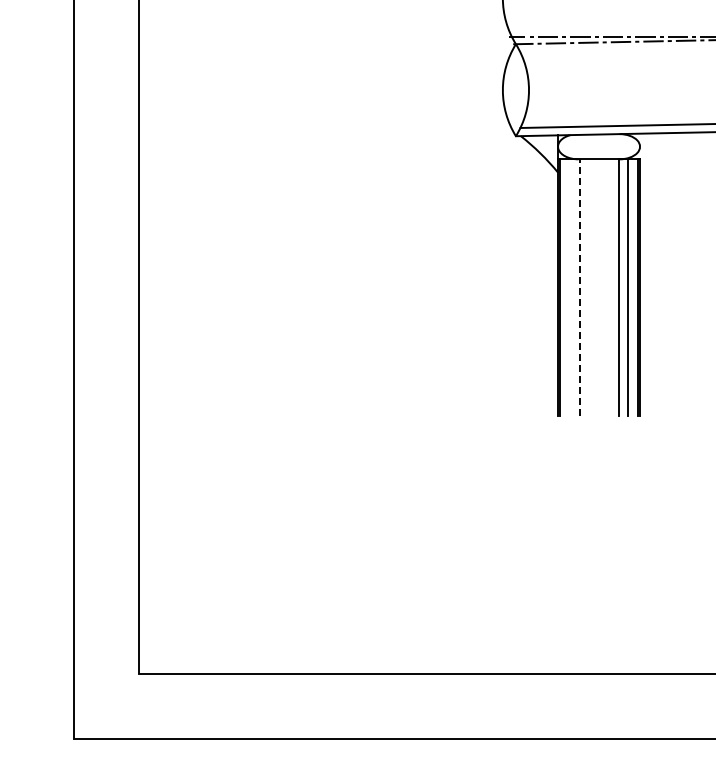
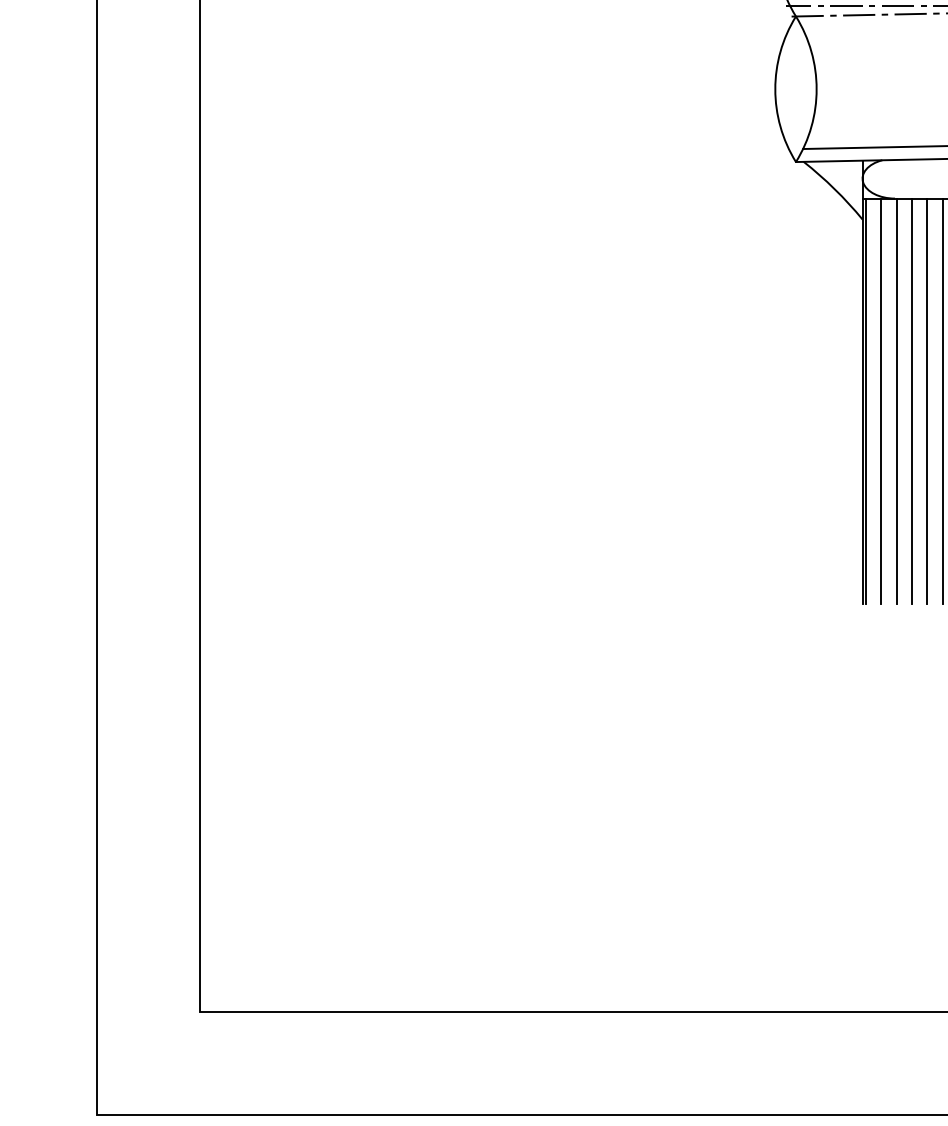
line: (569, 287) -> (880, 401), added
line: (579, 287) -> (896, 401), dashed -> solid
line: (589, 287) -> (912, 401), added
line: (599, 287) -> (928, 401), added
line: (608, 287) -> (942, 401), added

